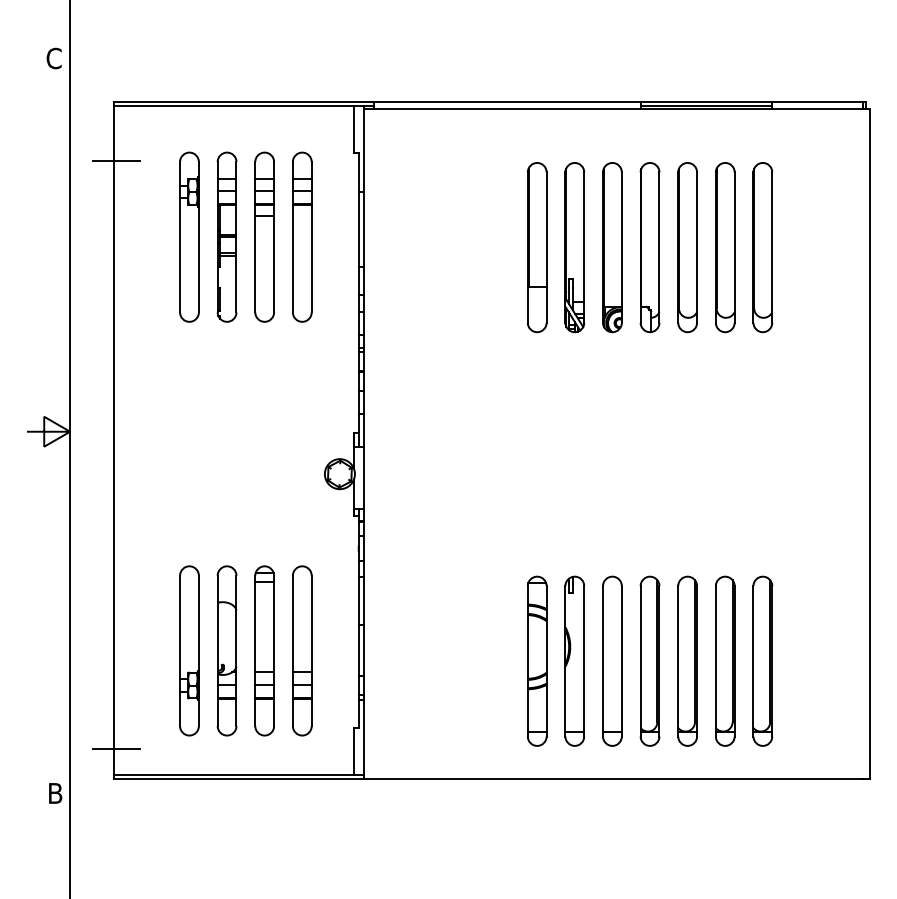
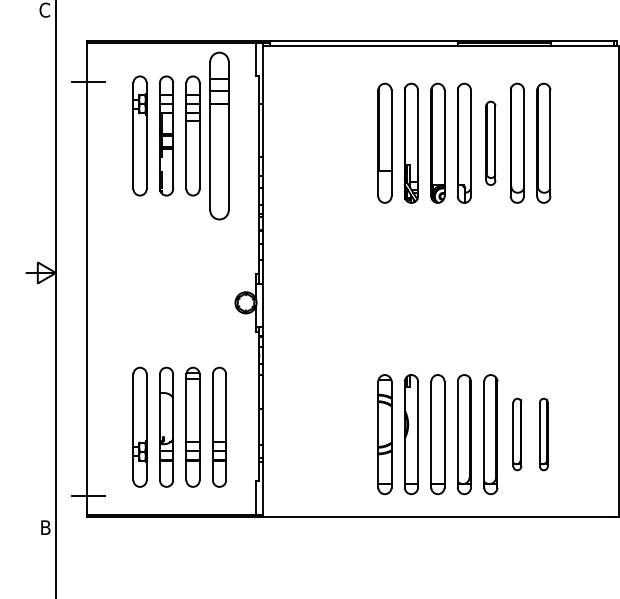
part: (302, 236) -> (219, 135), size x1.4
part: (687, 247) -> (490, 143), size x0.7
part: (725, 660) -> (517, 434), size x0.6
part: (762, 660) -> (543, 434), size x0.6

